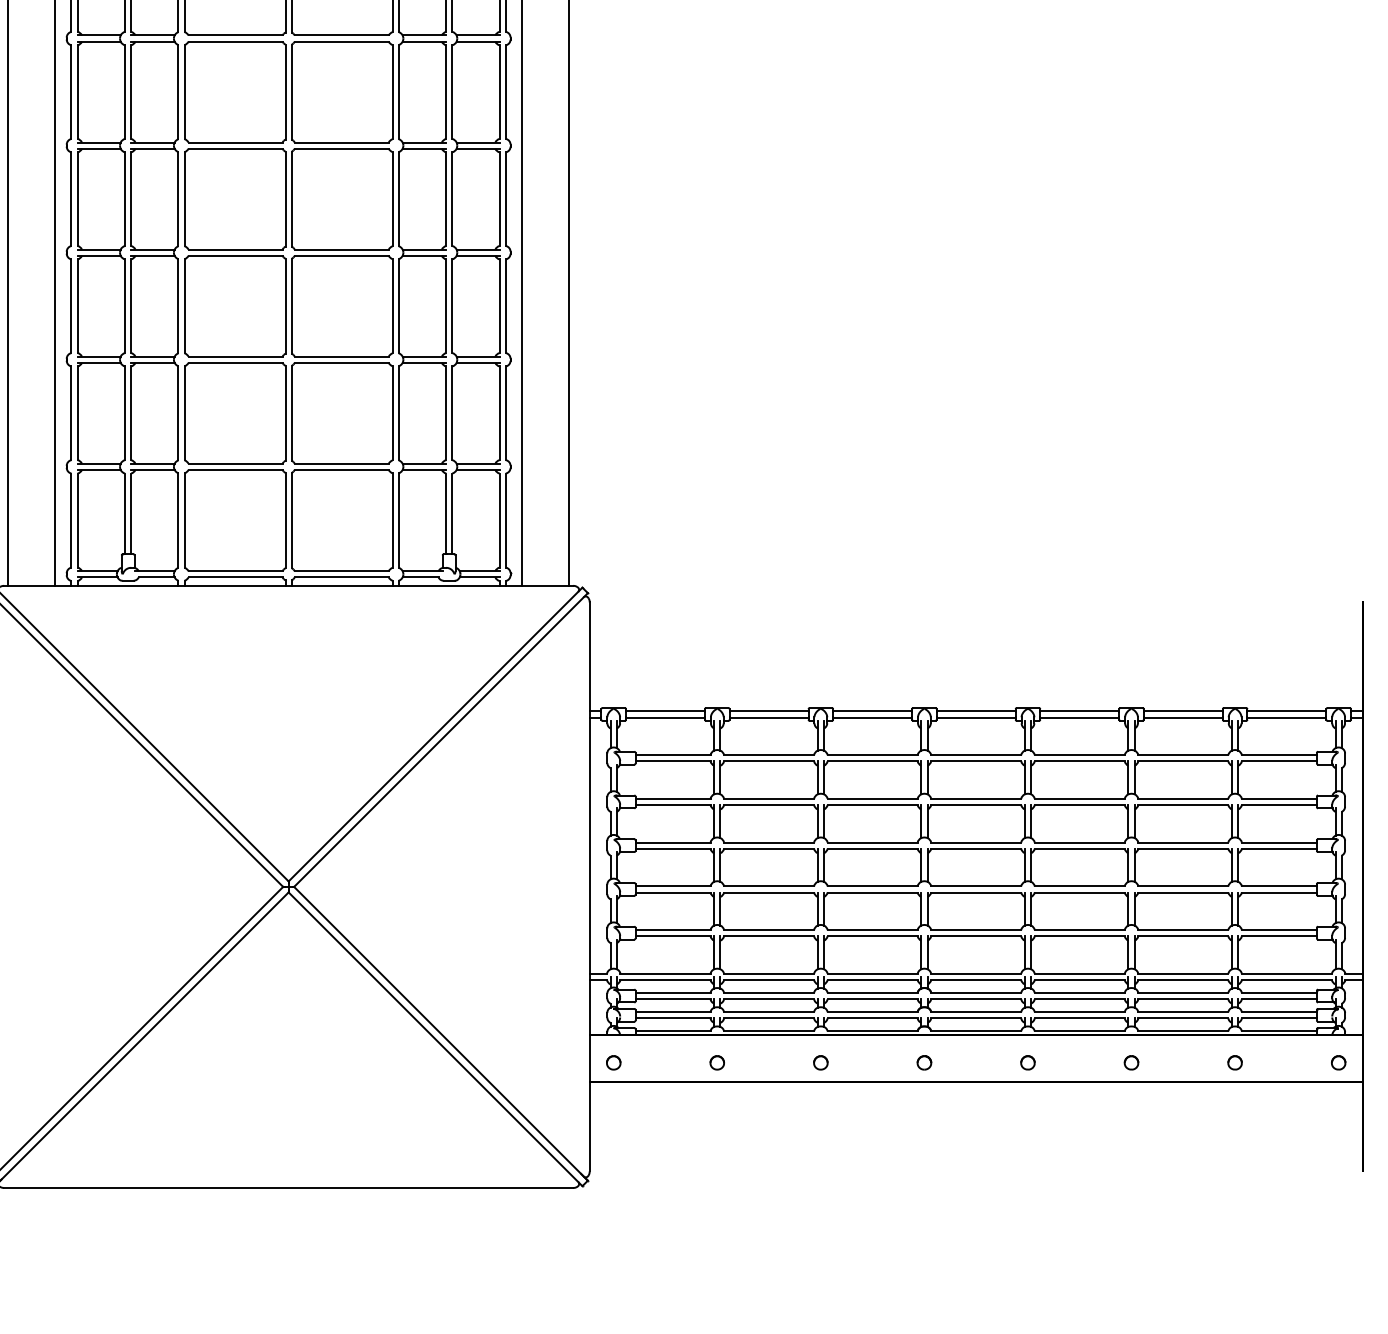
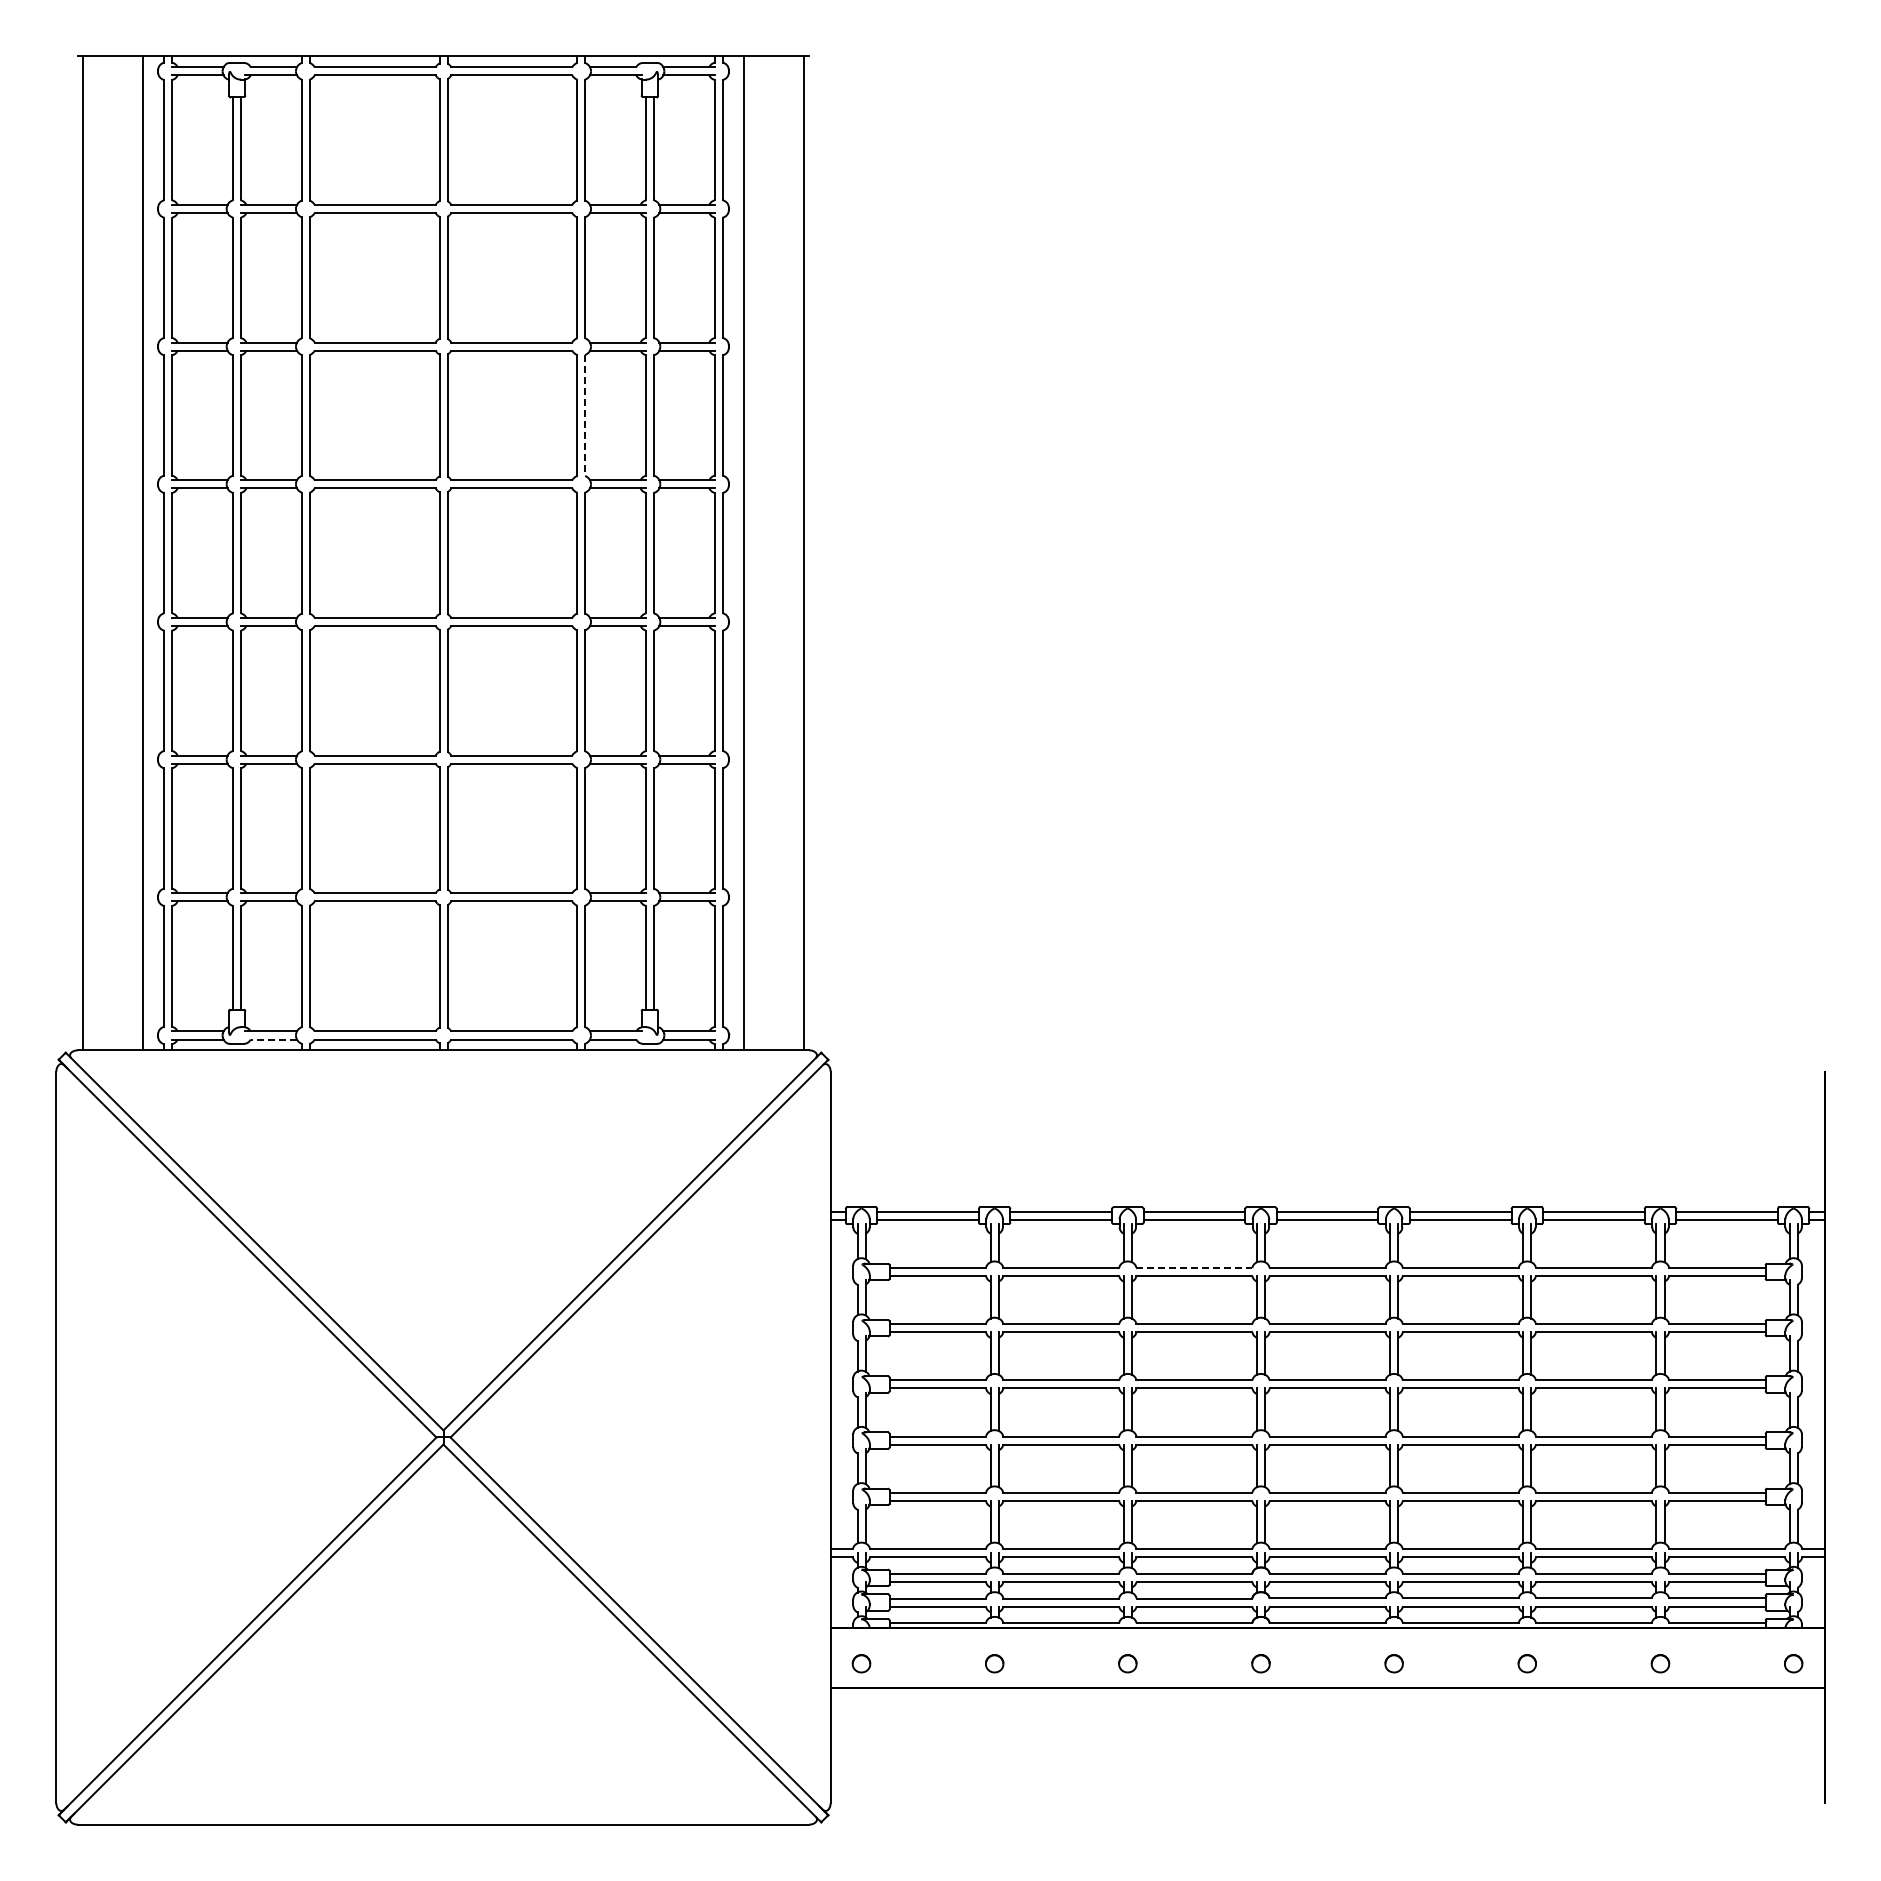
line: (399, 92) -> (585, 415), solid -> dashed
line: (156, 577) -> (273, 1039), solid -> dashed
line: (872, 754) -> (1194, 1267), solid -> dashed

